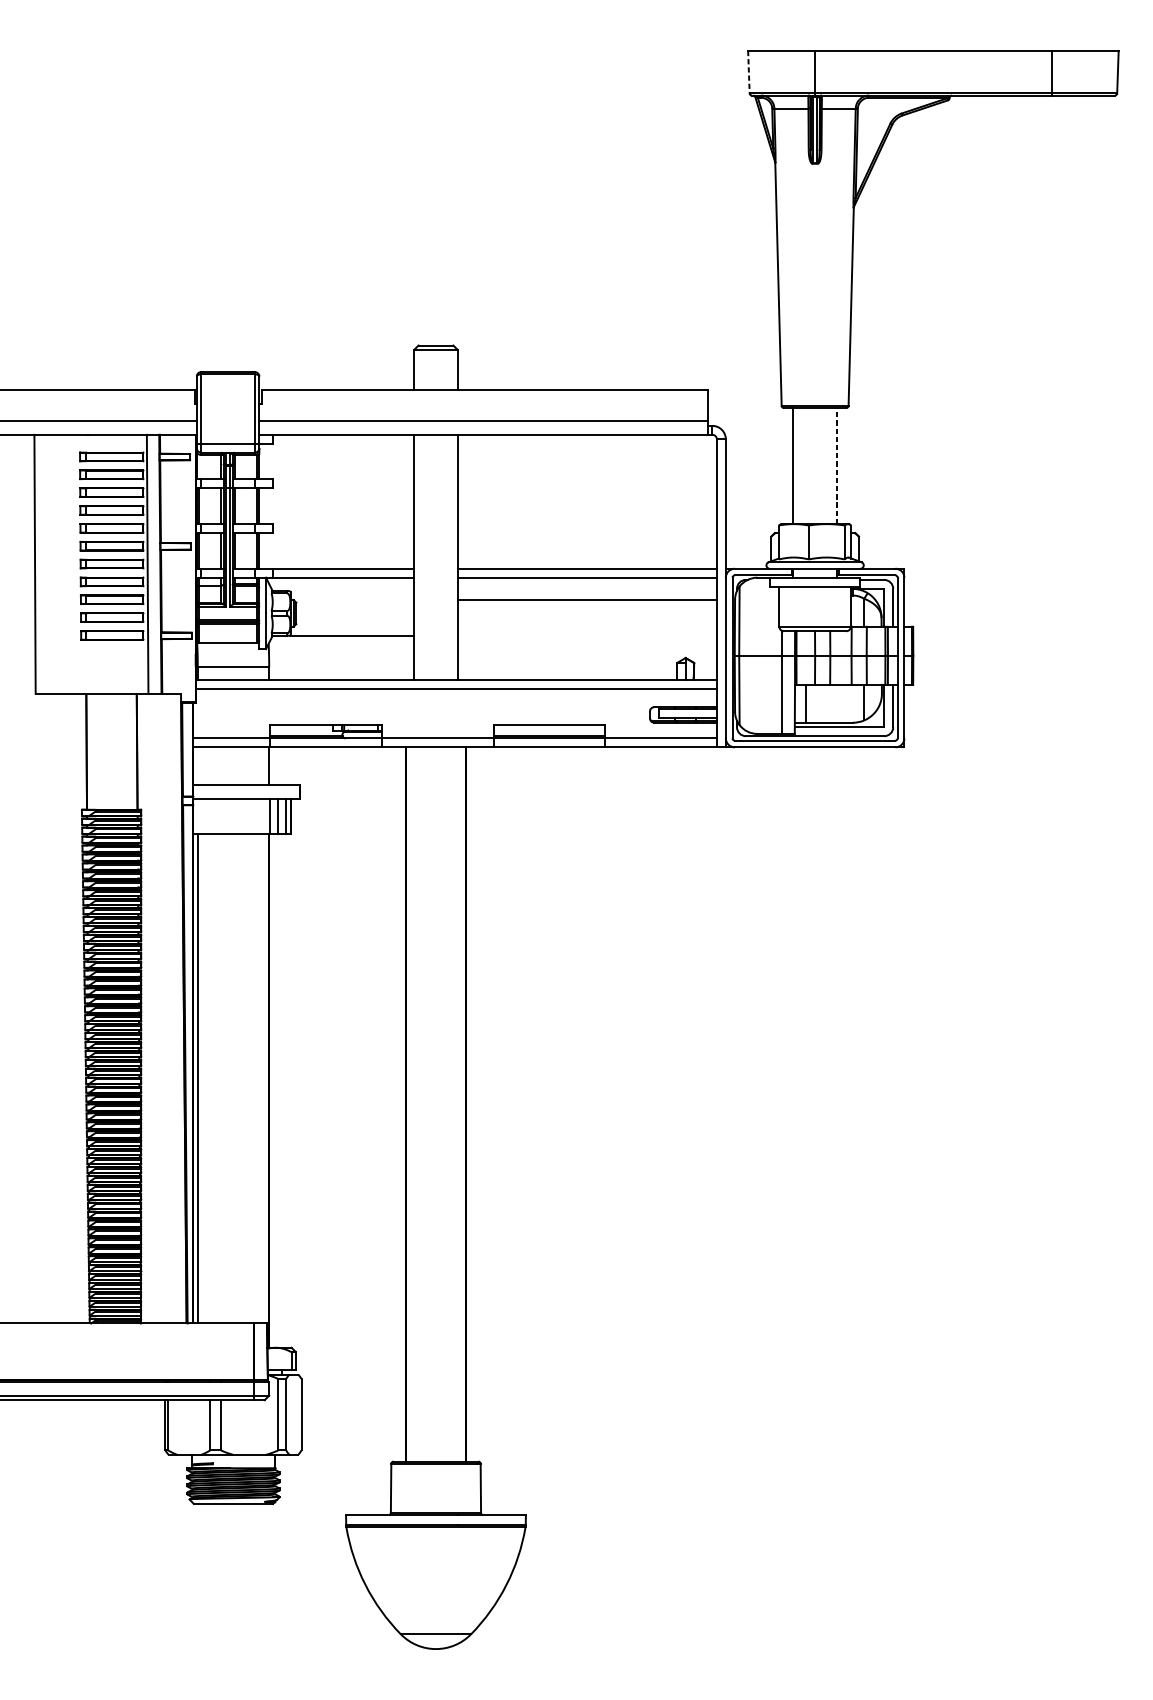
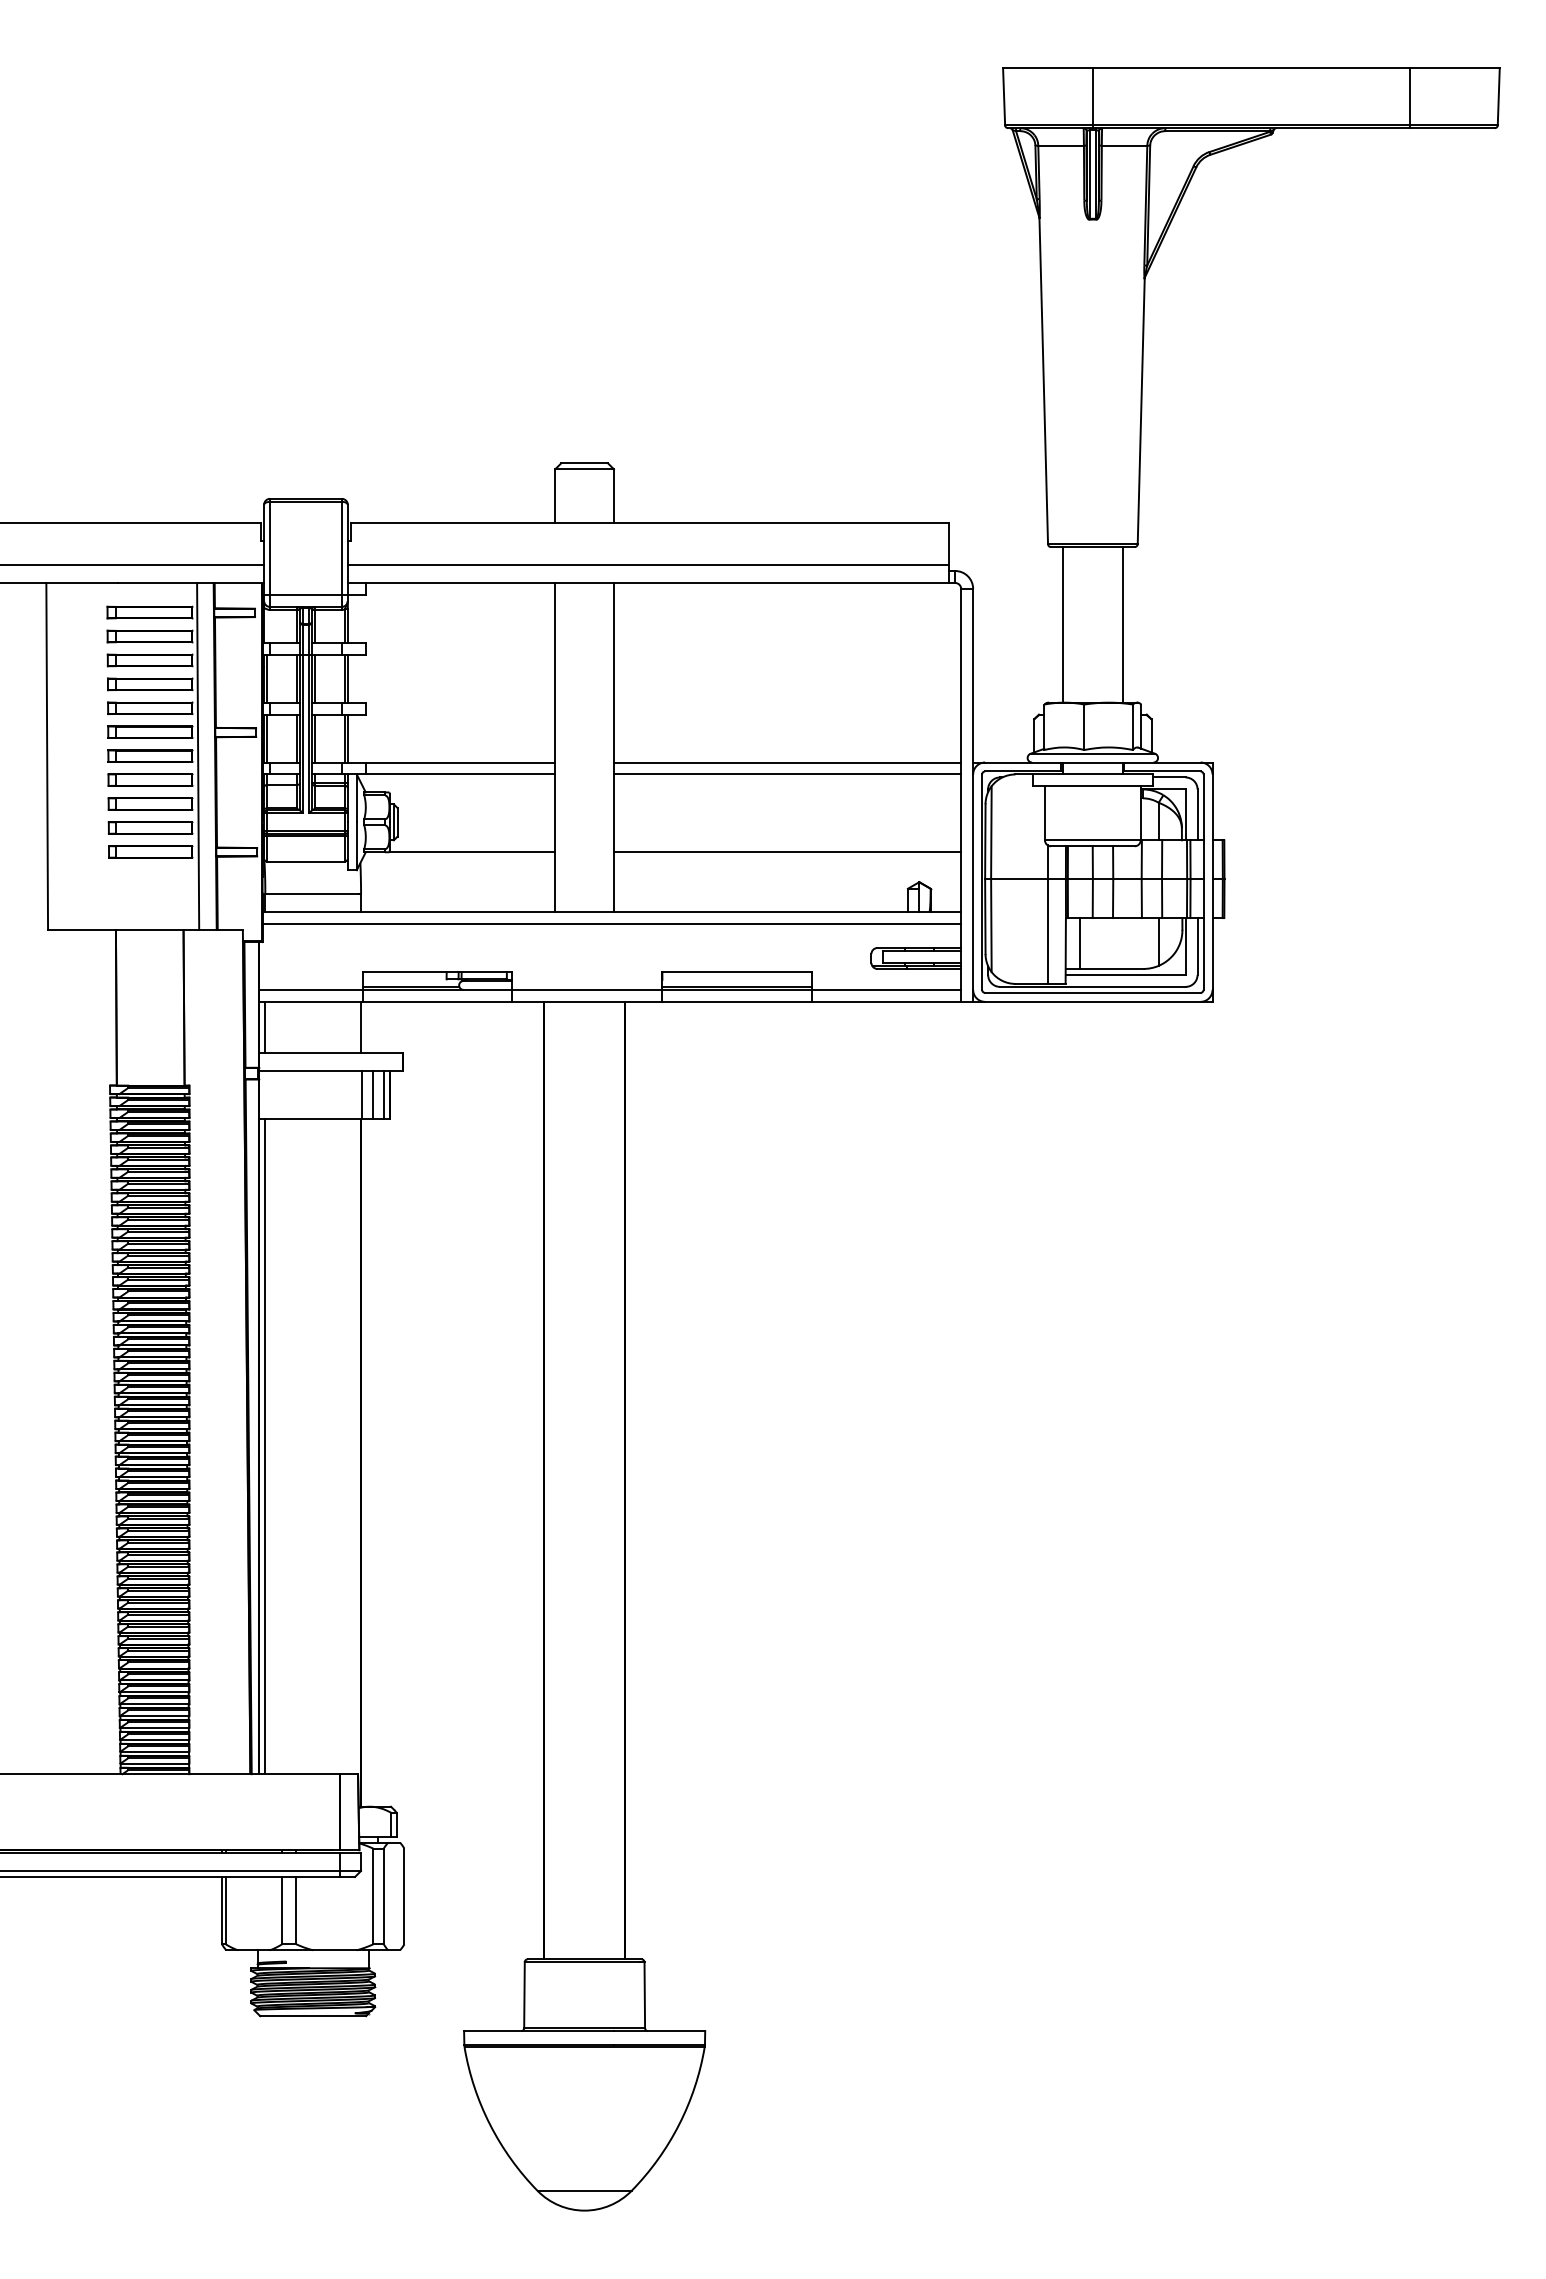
line: (749, 71) -> (1004, 96), dashed -> solid
line: (837, 465) -> (1122, 624), dashed -> solid
line: (587, 600) -> (787, 852), moved
line: (197, 765) -> (265, 1026), added

